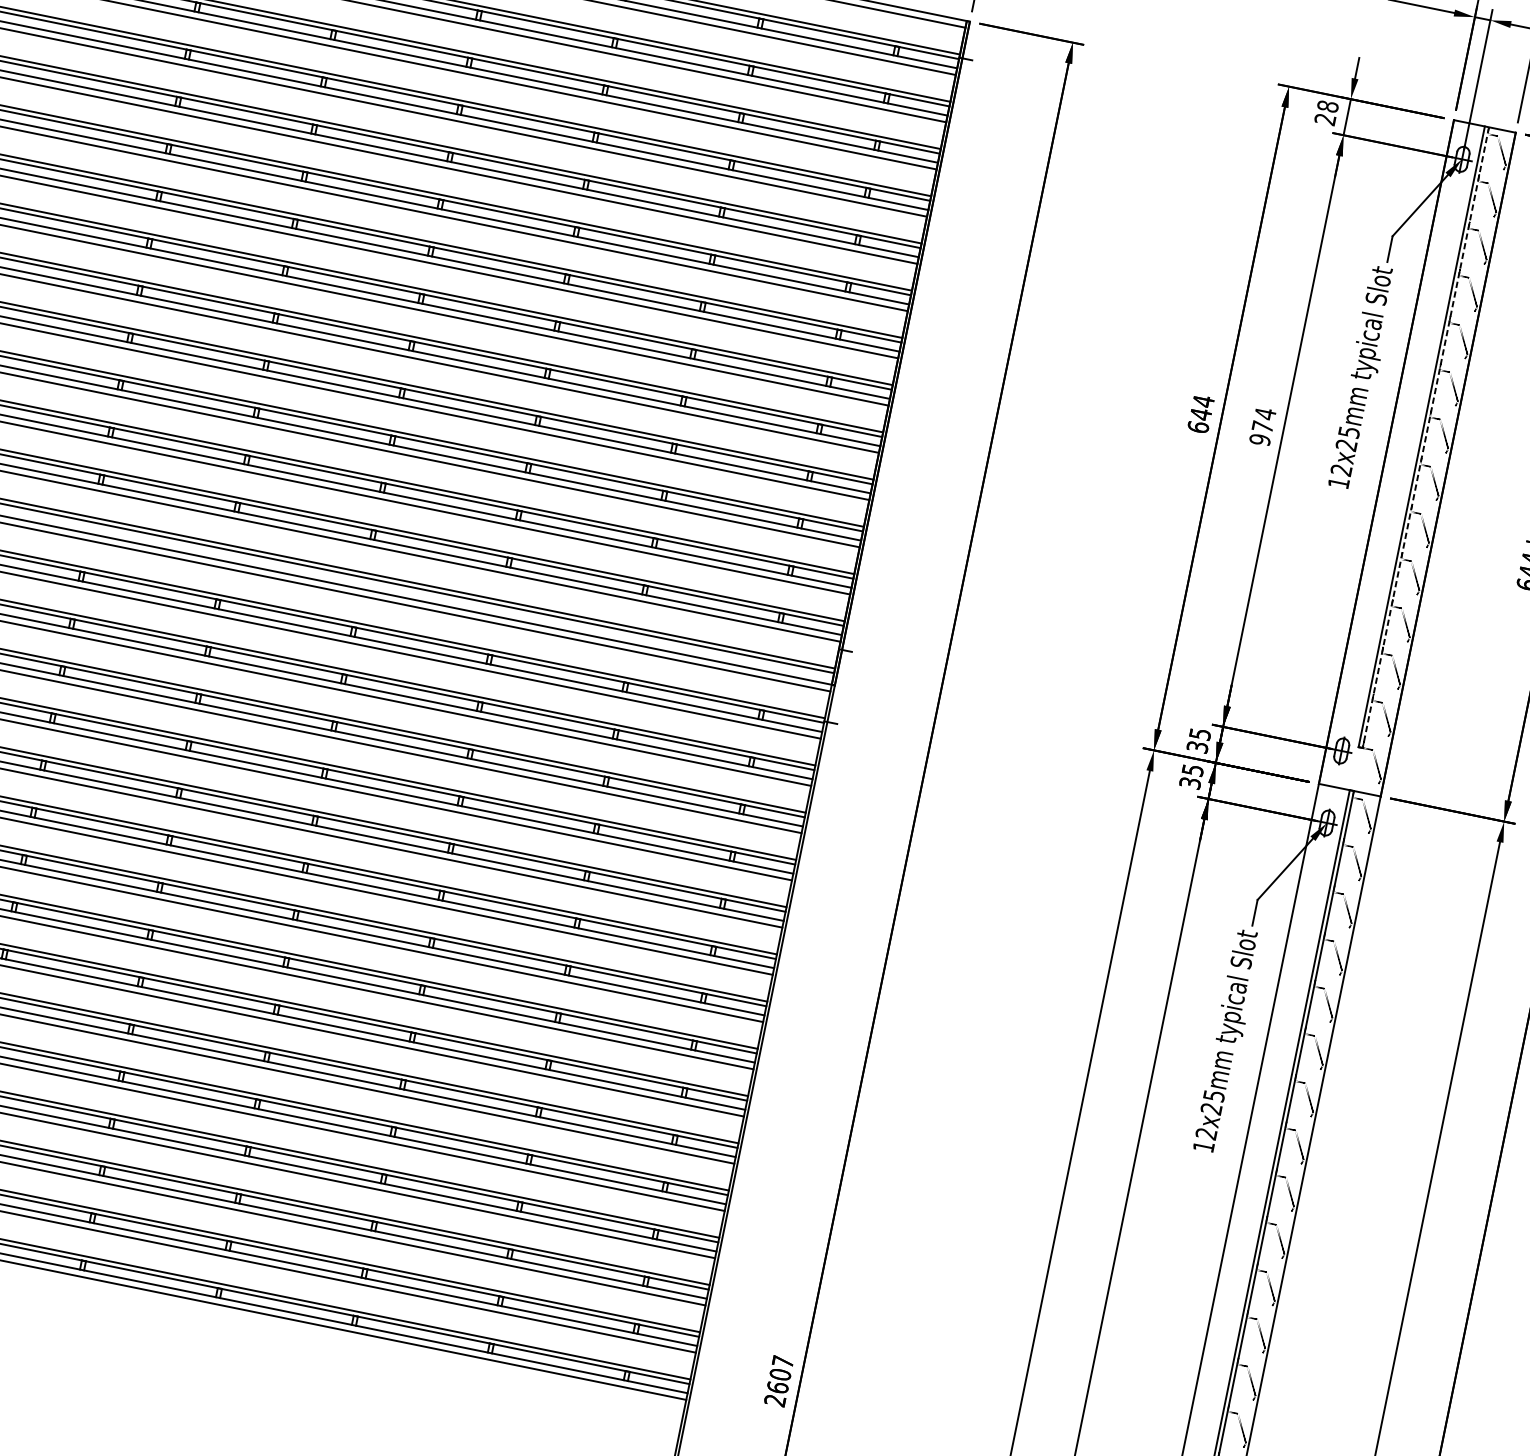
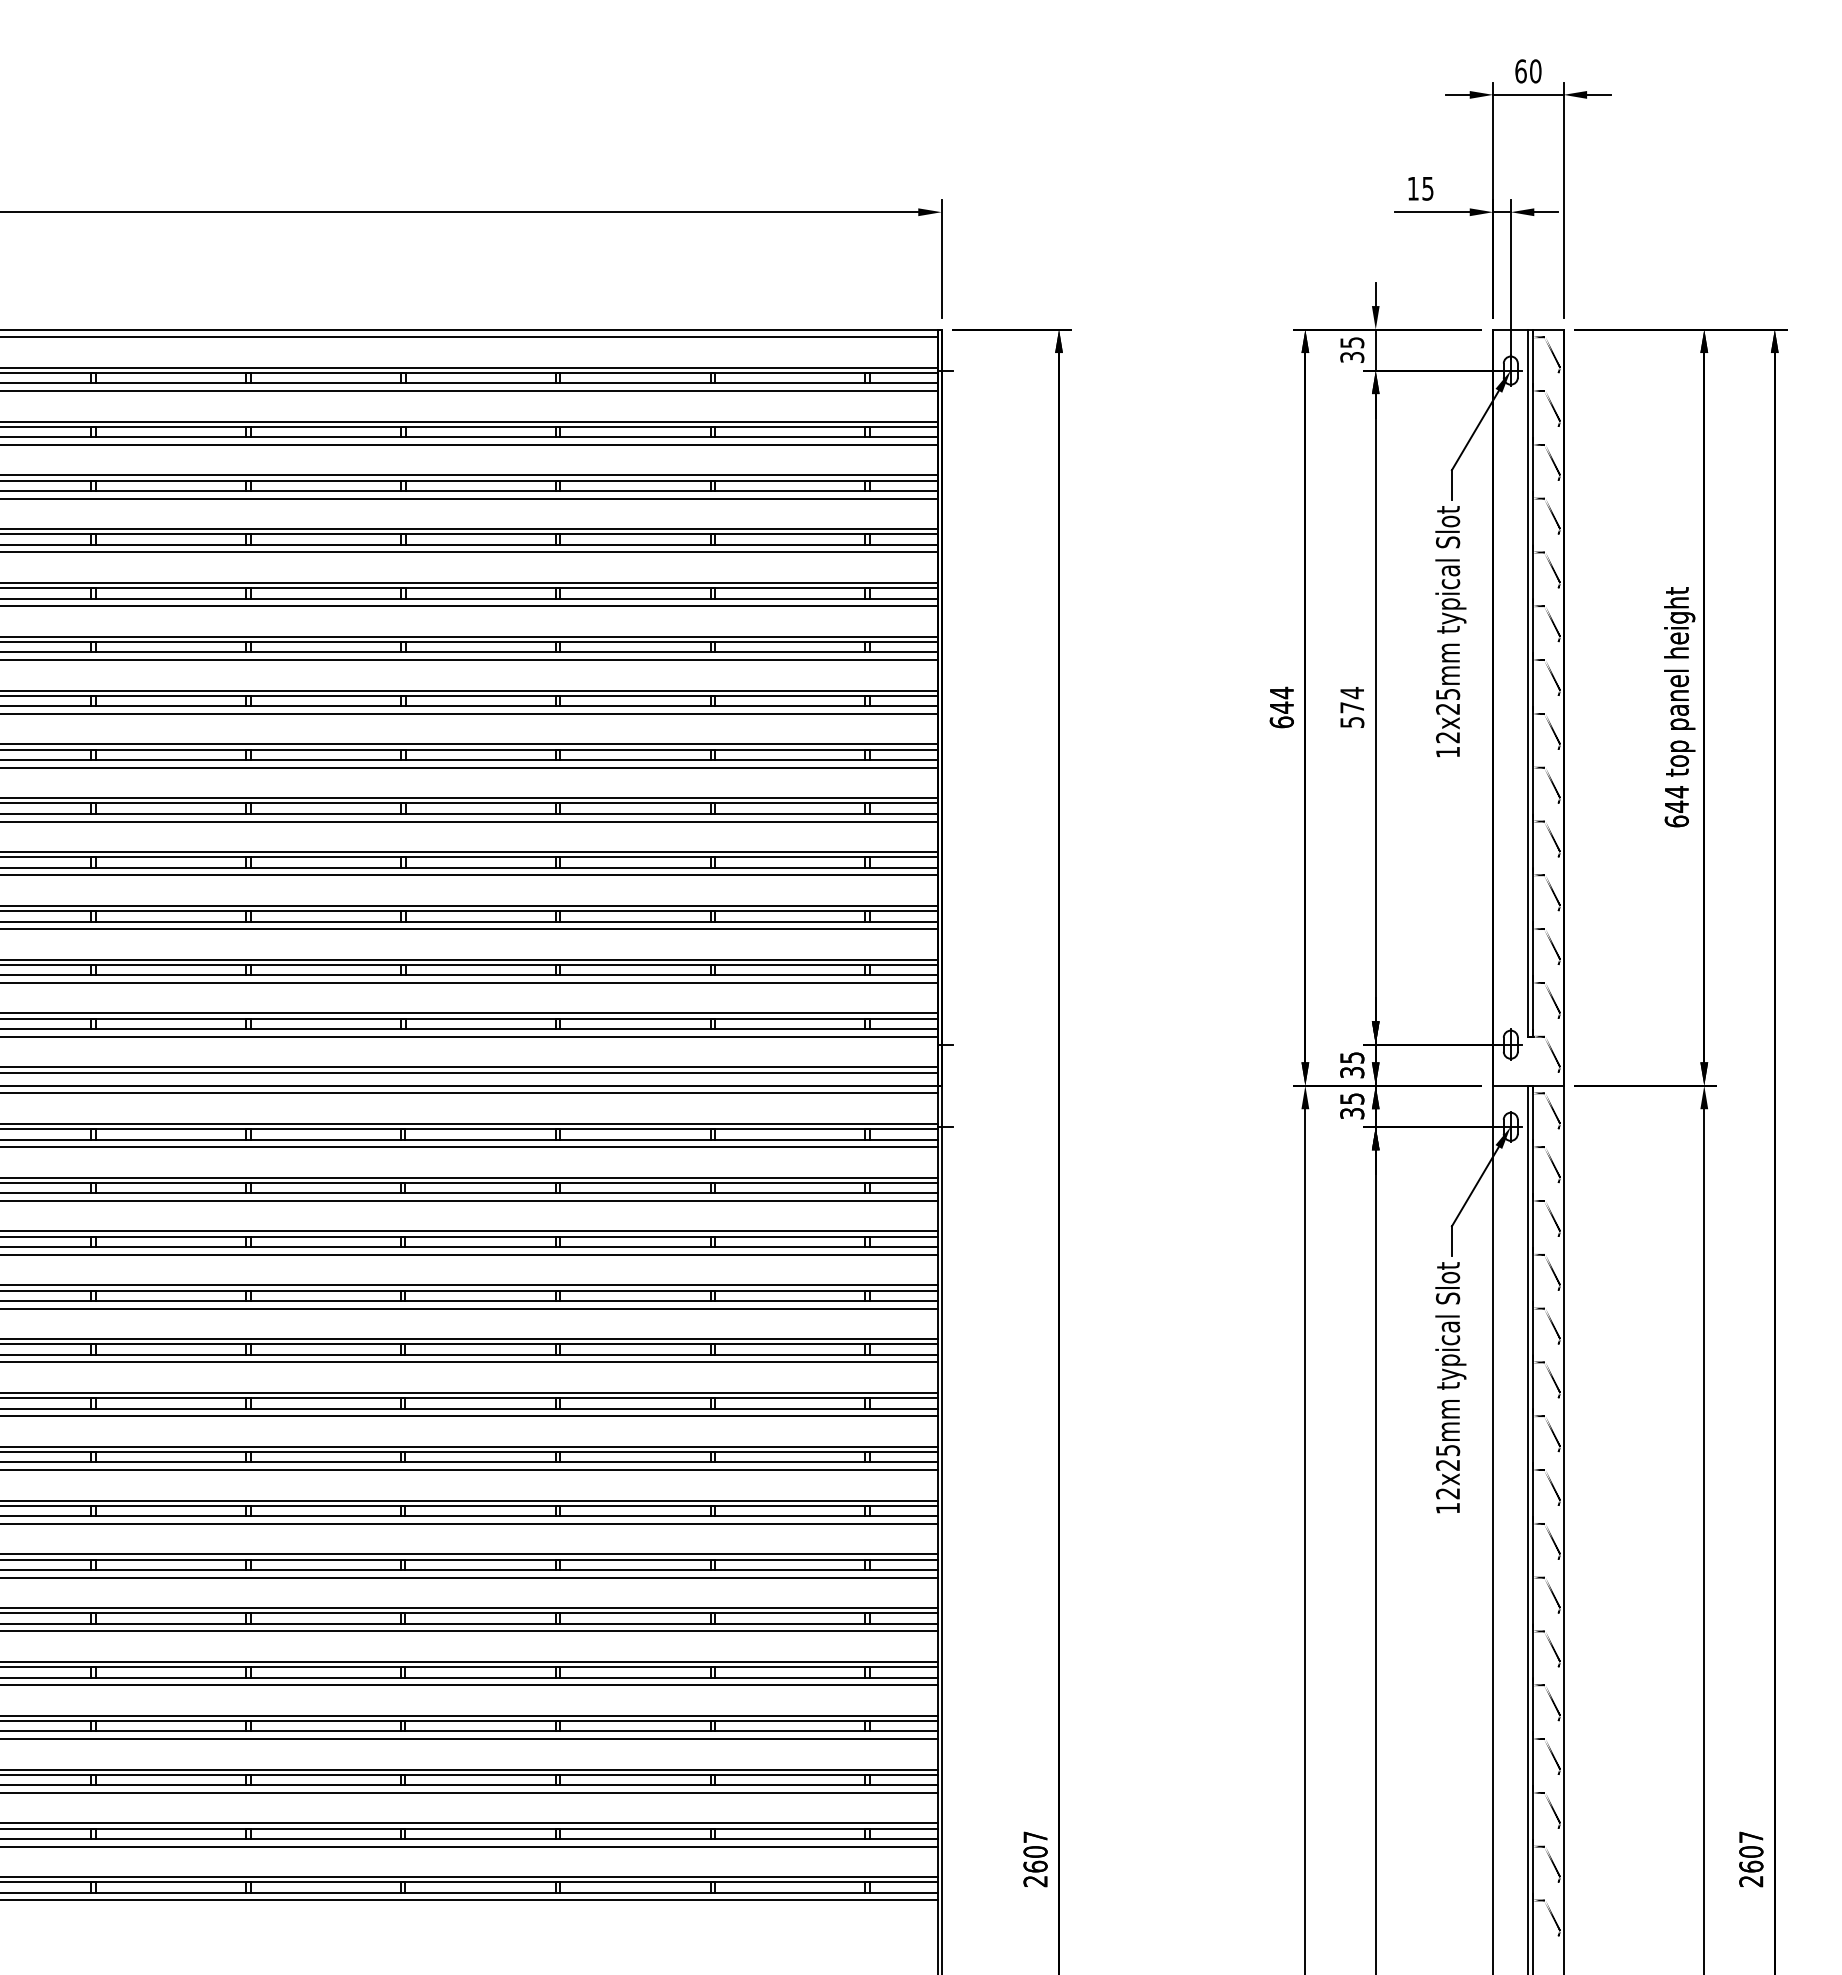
text: (1326, 113) -> (1352, 350), 28 -> 35
line: (1426, 438) -> (1533, 683), dashed -> solid
text: (1259, 439) -> (1351, 722), 974 -> 574

